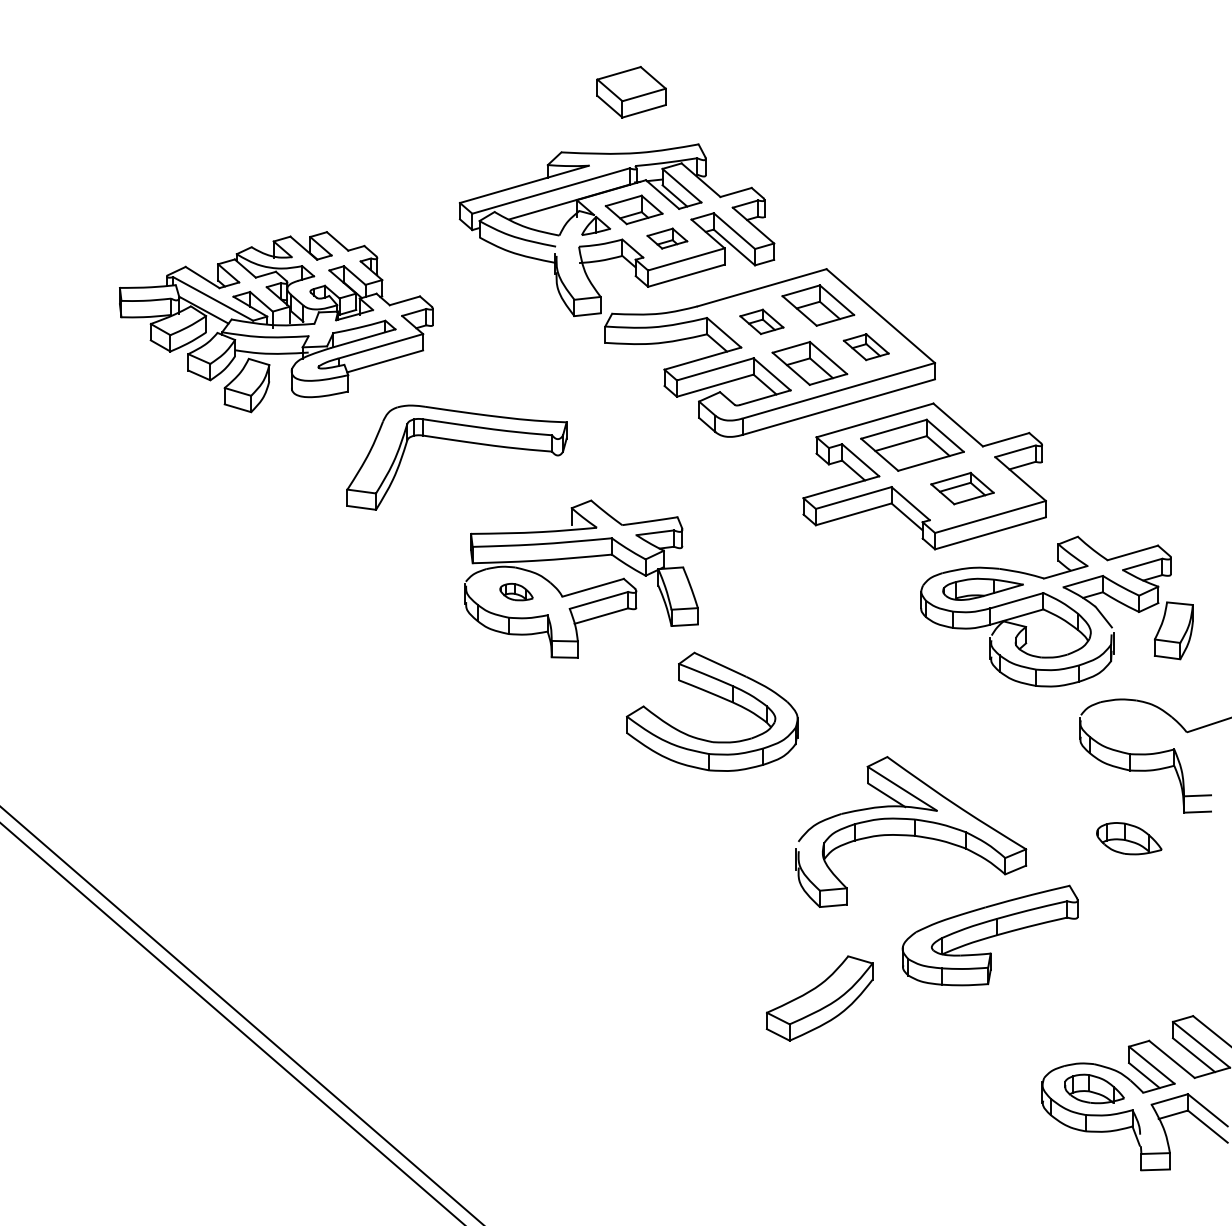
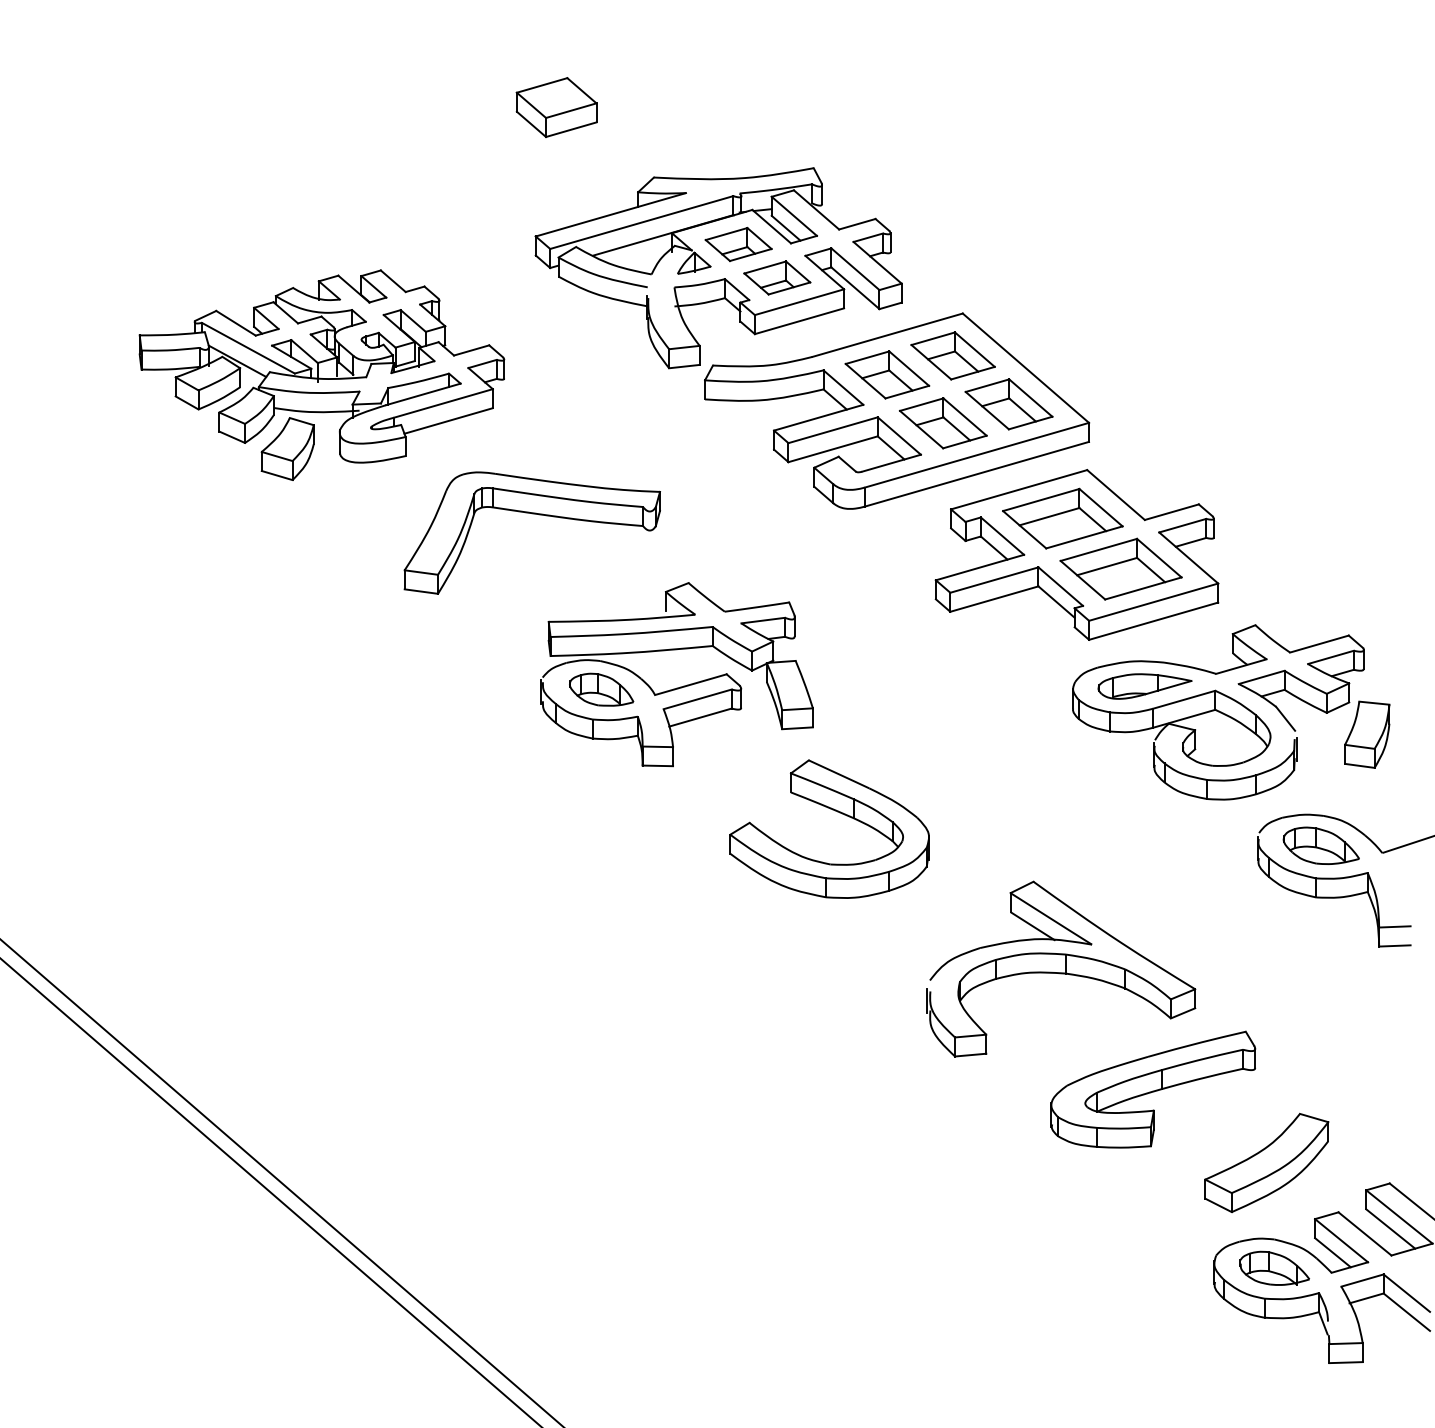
part: (631, 92) -> (556, 107), moved
part: (667, 238) -> (777, 277), size x1.43
part: (761, 321) -> (887, 374), size x1.67
part: (865, 347) -> (1008, 404), size x1.67
part: (962, 488) -> (1120, 568), size x1.67
part: (516, 591) -> (601, 689), size x1.67
part: (1128, 838) -> (1320, 845), moved
part: (819, 998) -> (1266, 1162), moved

